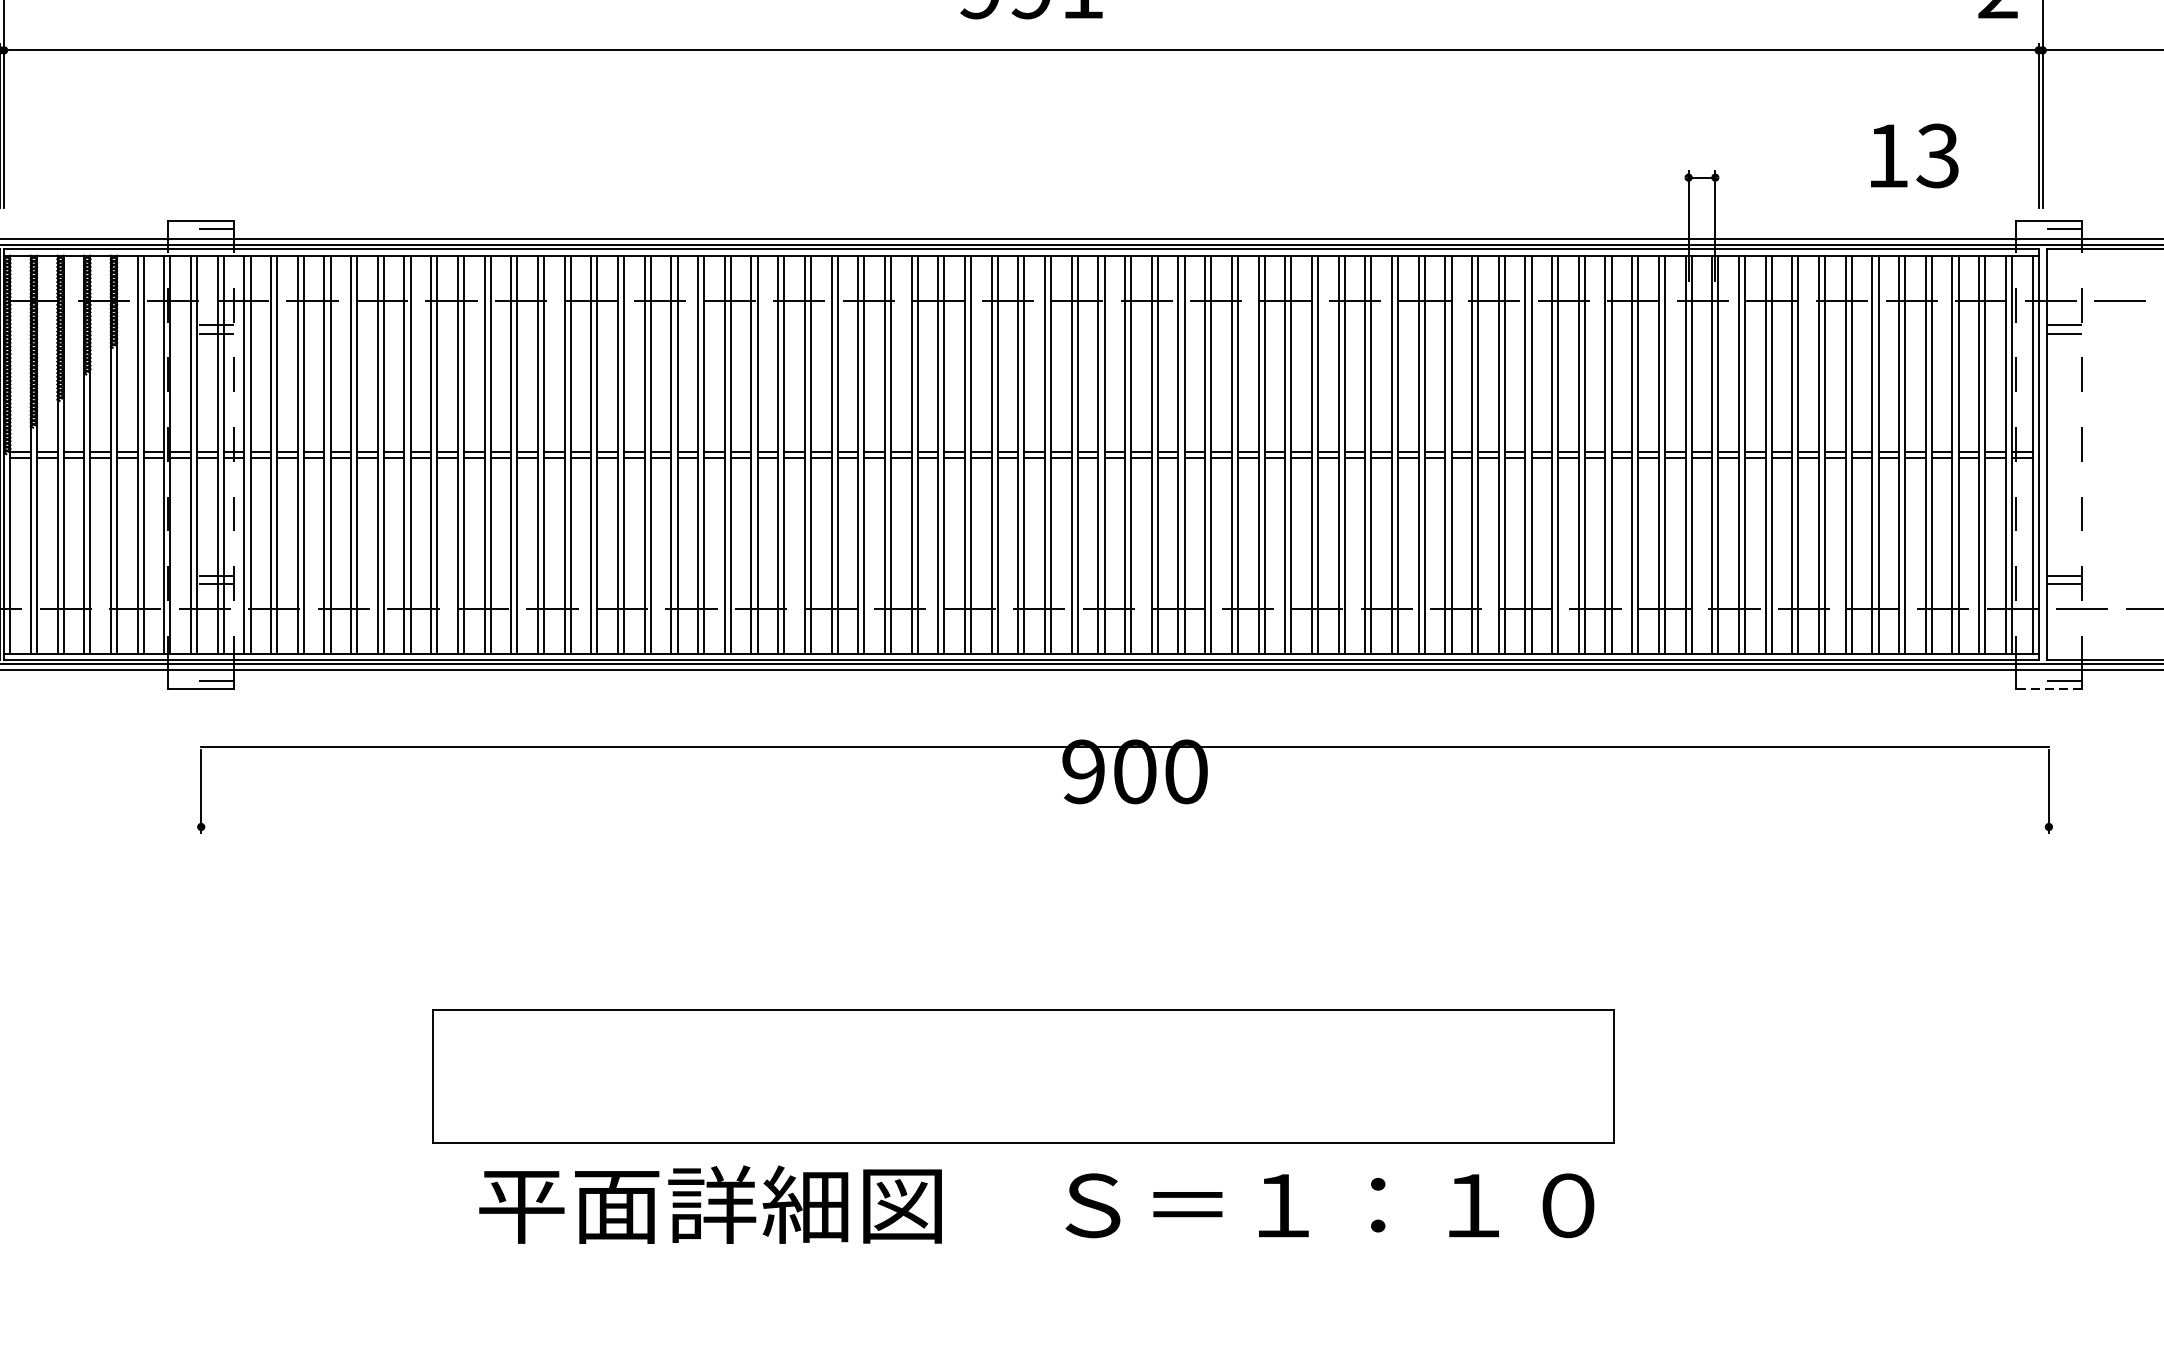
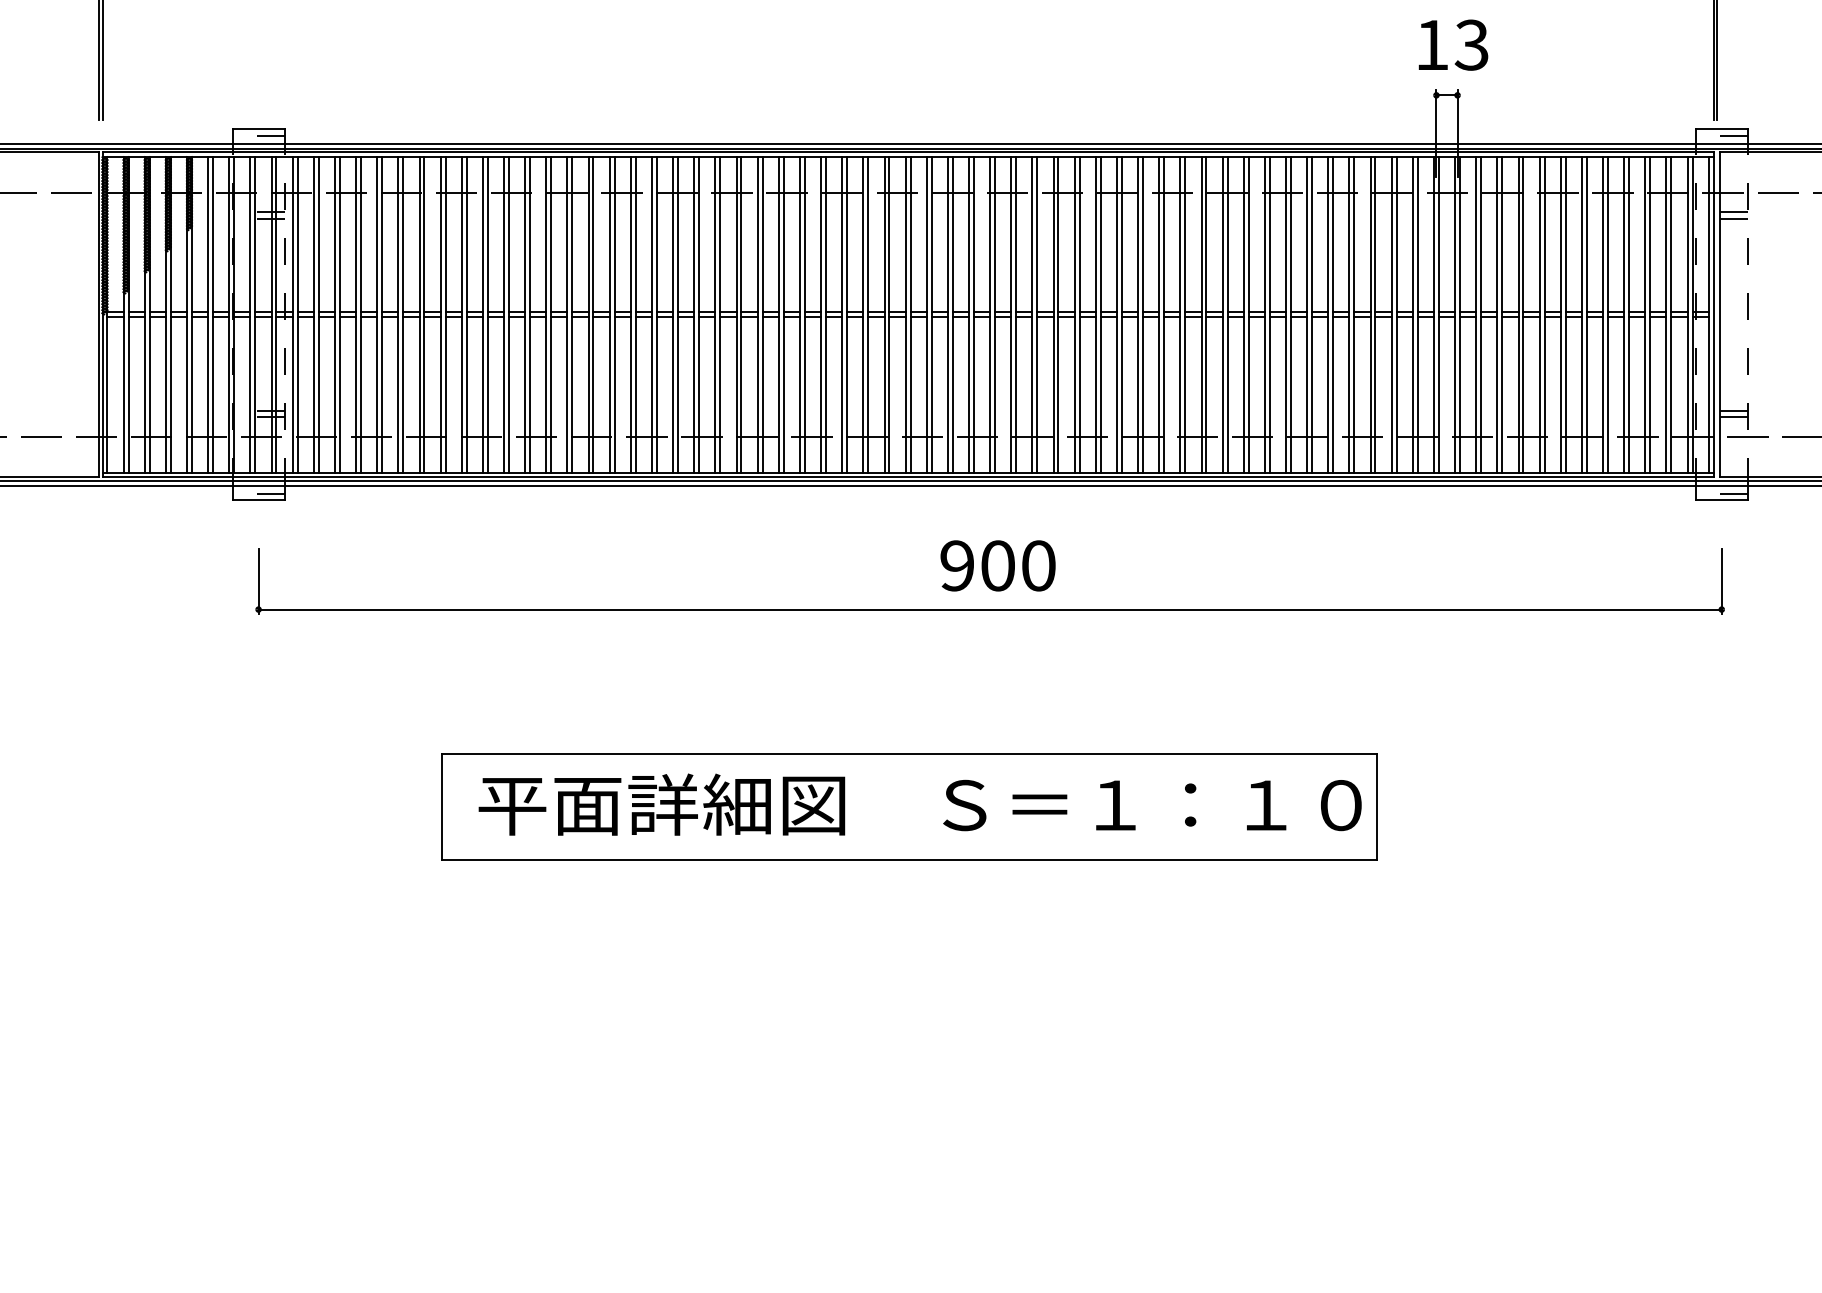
text: (1914, 155) -> (1453, 44), moved
line: (2048, 689) -> (1721, 500), dashed -> solid
line: (1124, 747) -> (989, 609), moved
text: (1035, 1204) -> (919, 804), moved

